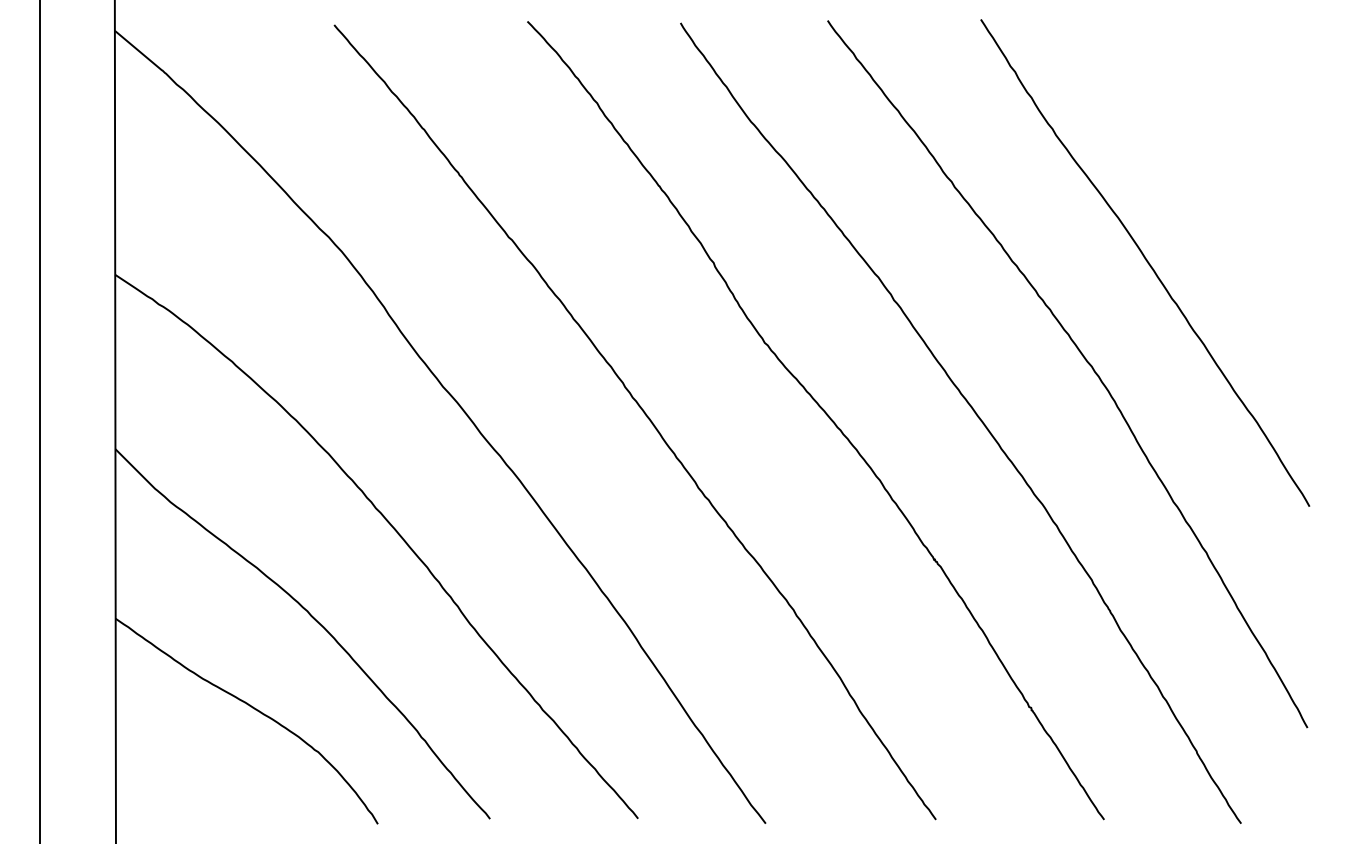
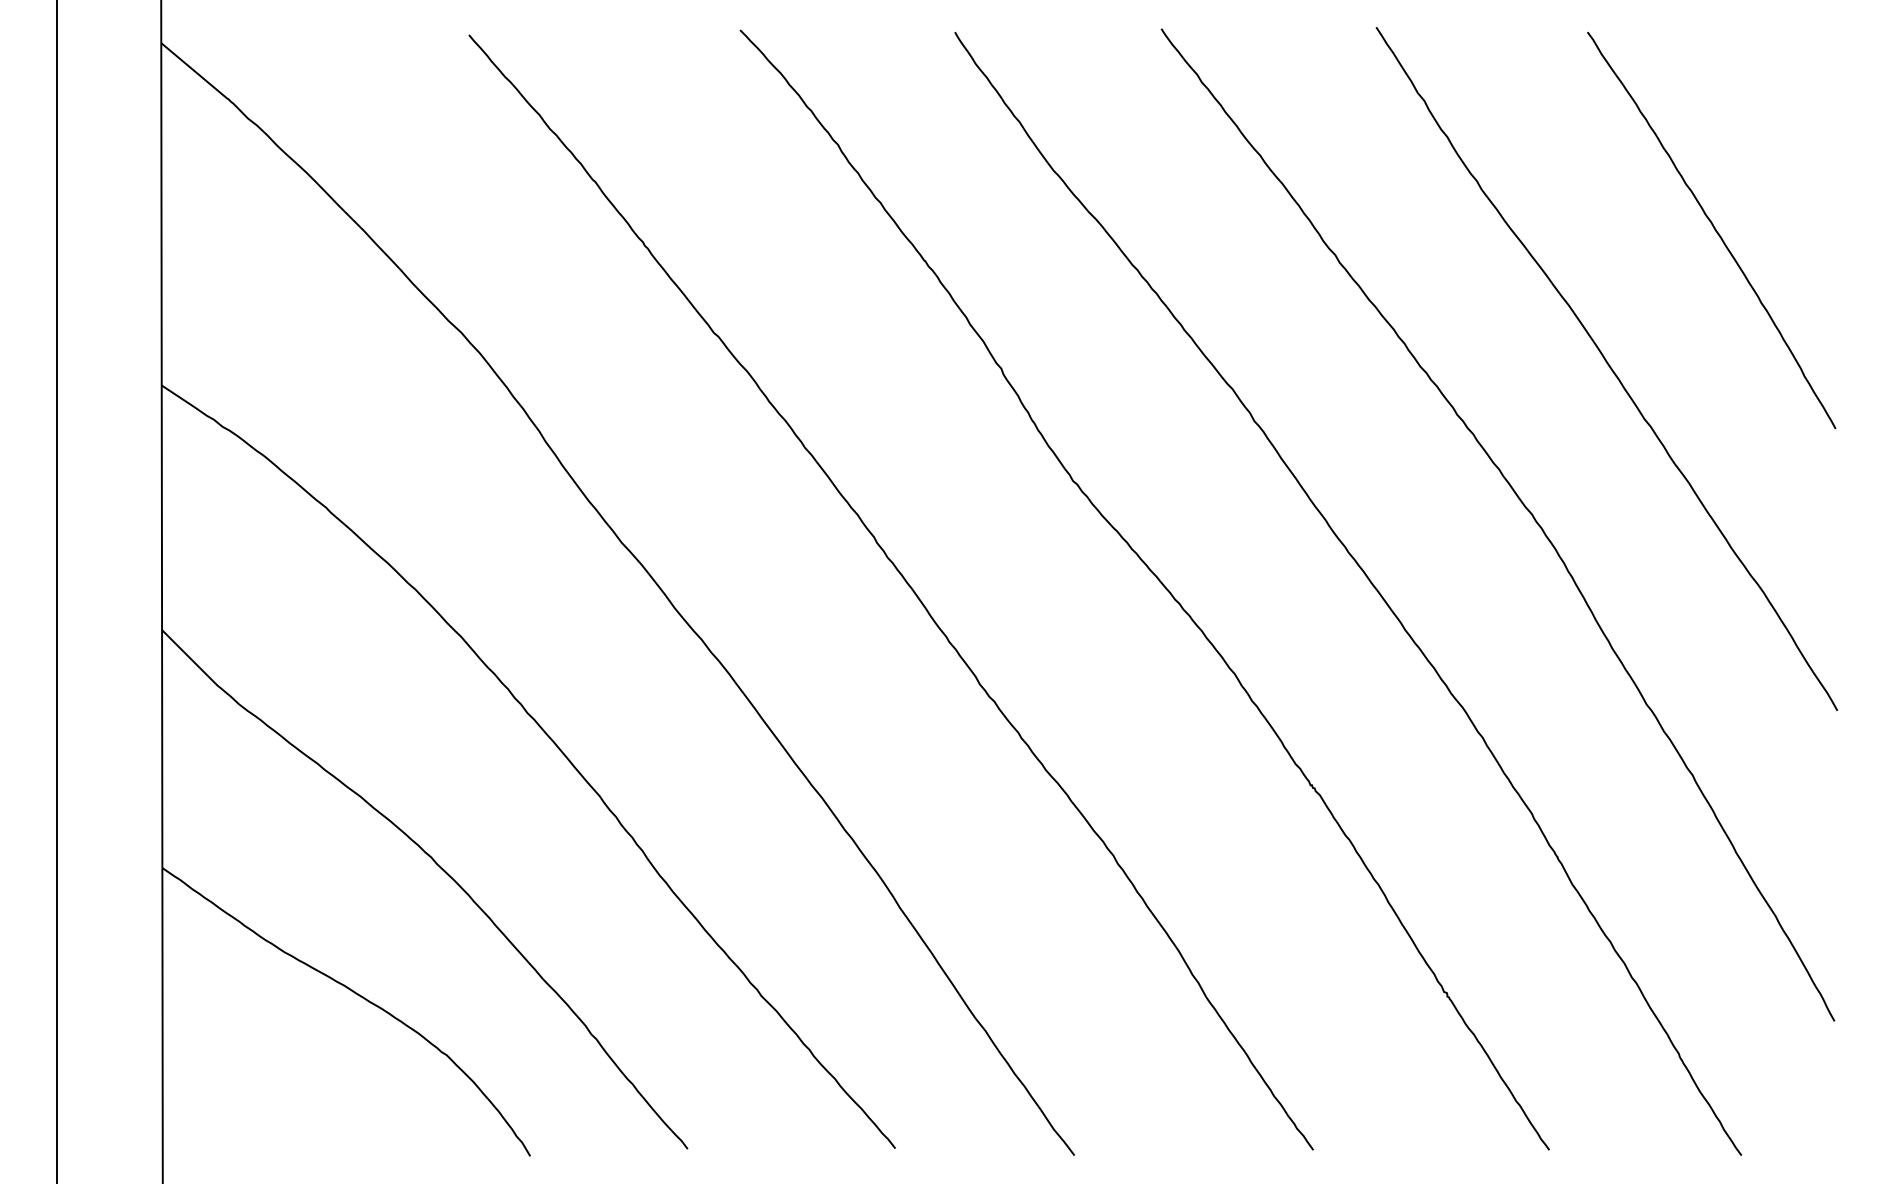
curve: (1220, 162) -> (1712, 227), added

